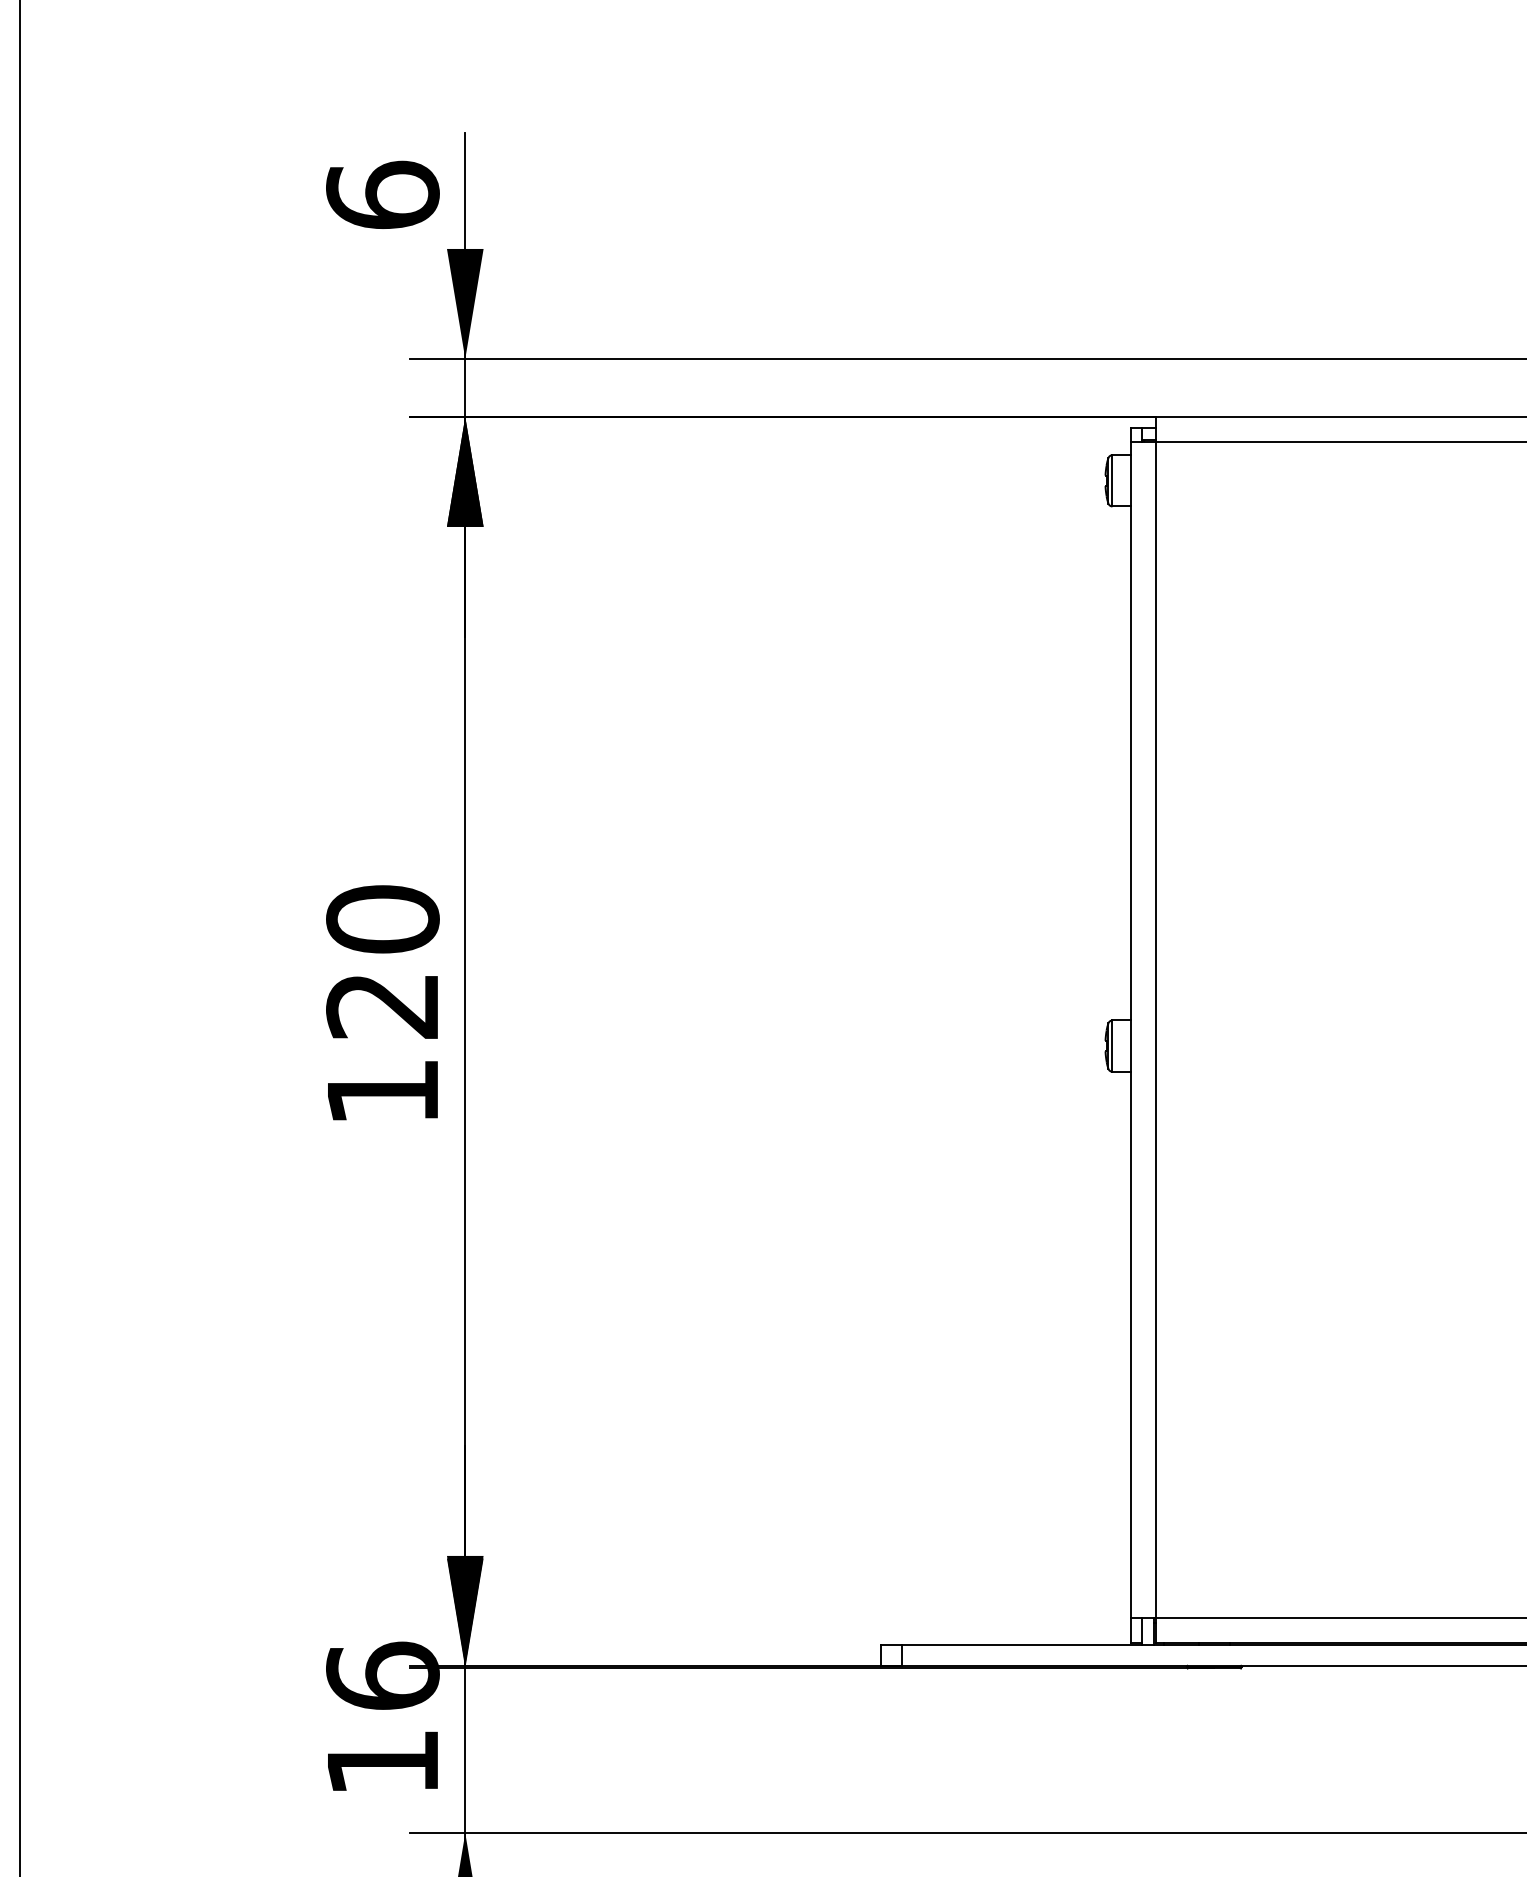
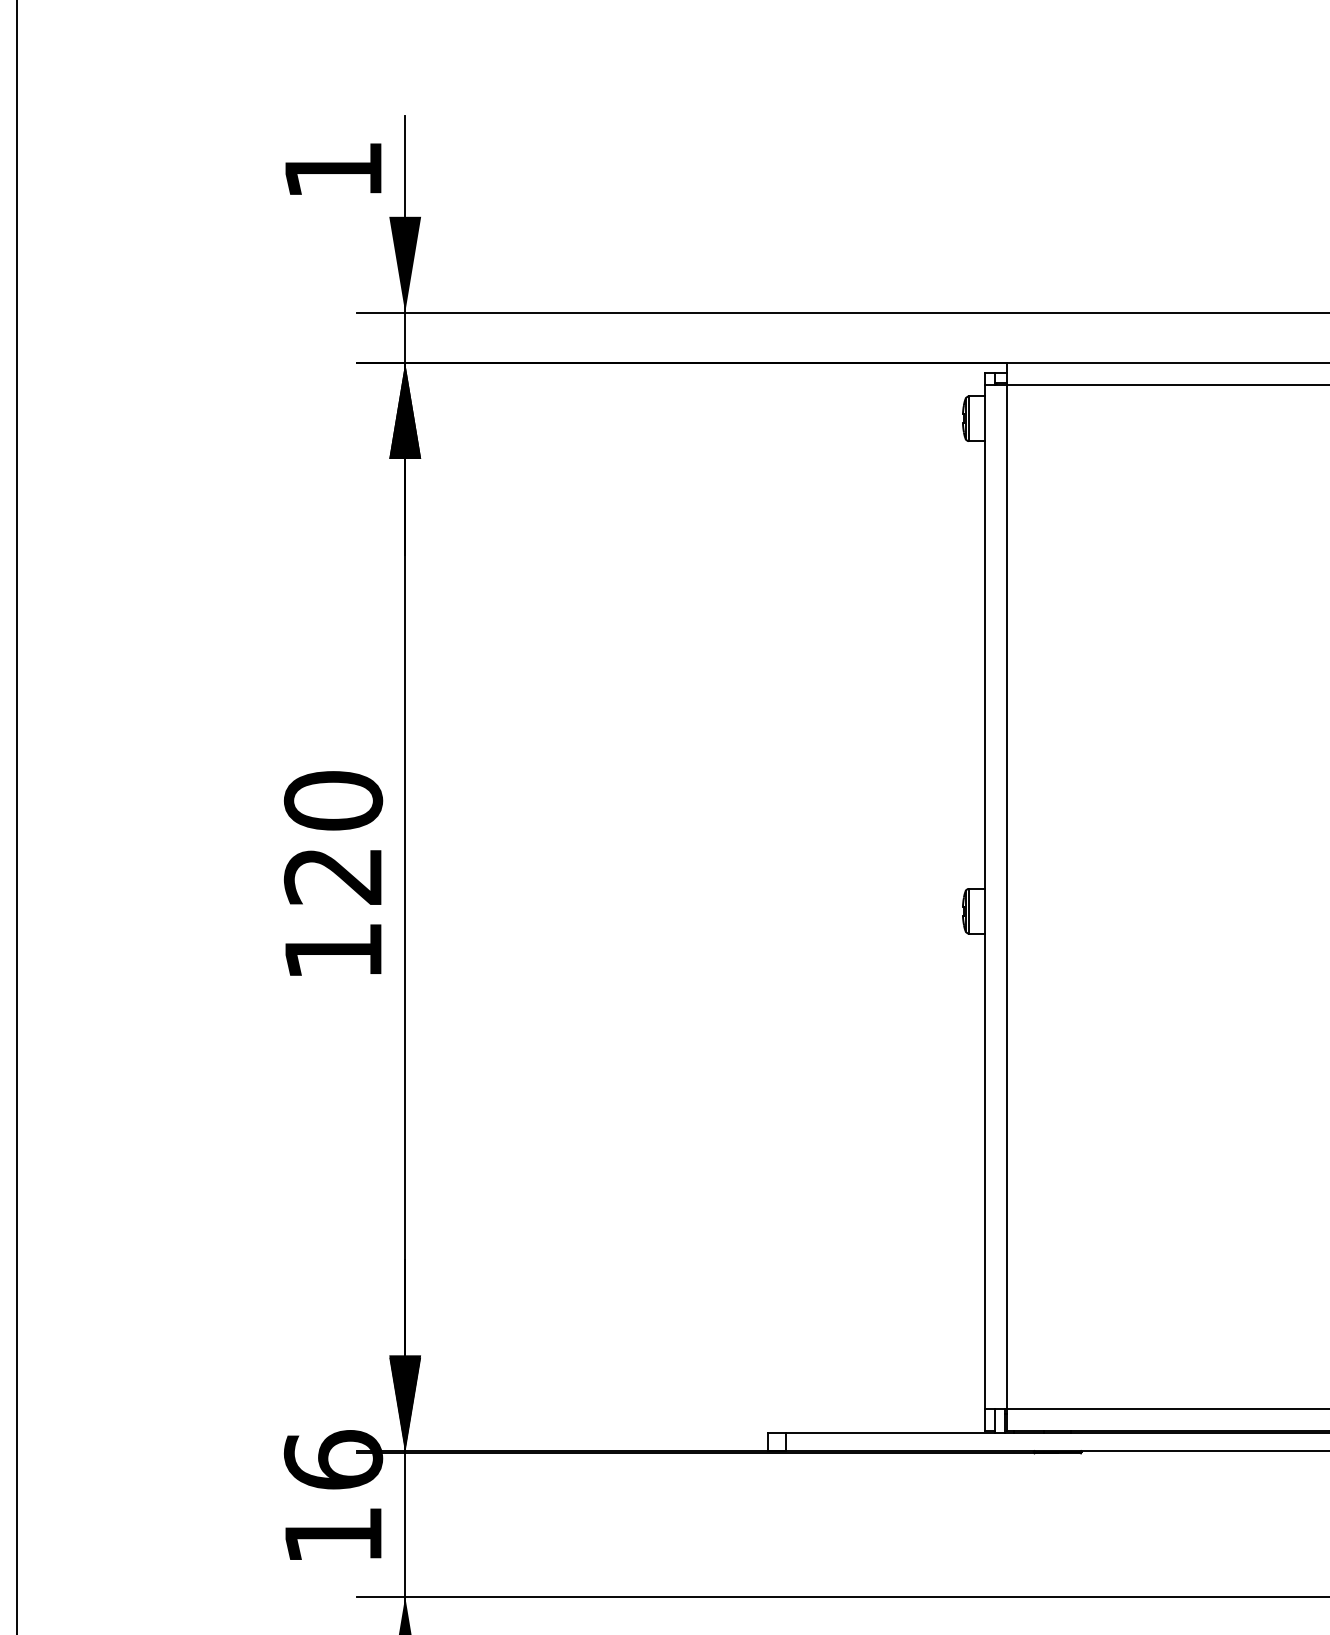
text: (382, 194) -> (333, 169), 6 -> 1

